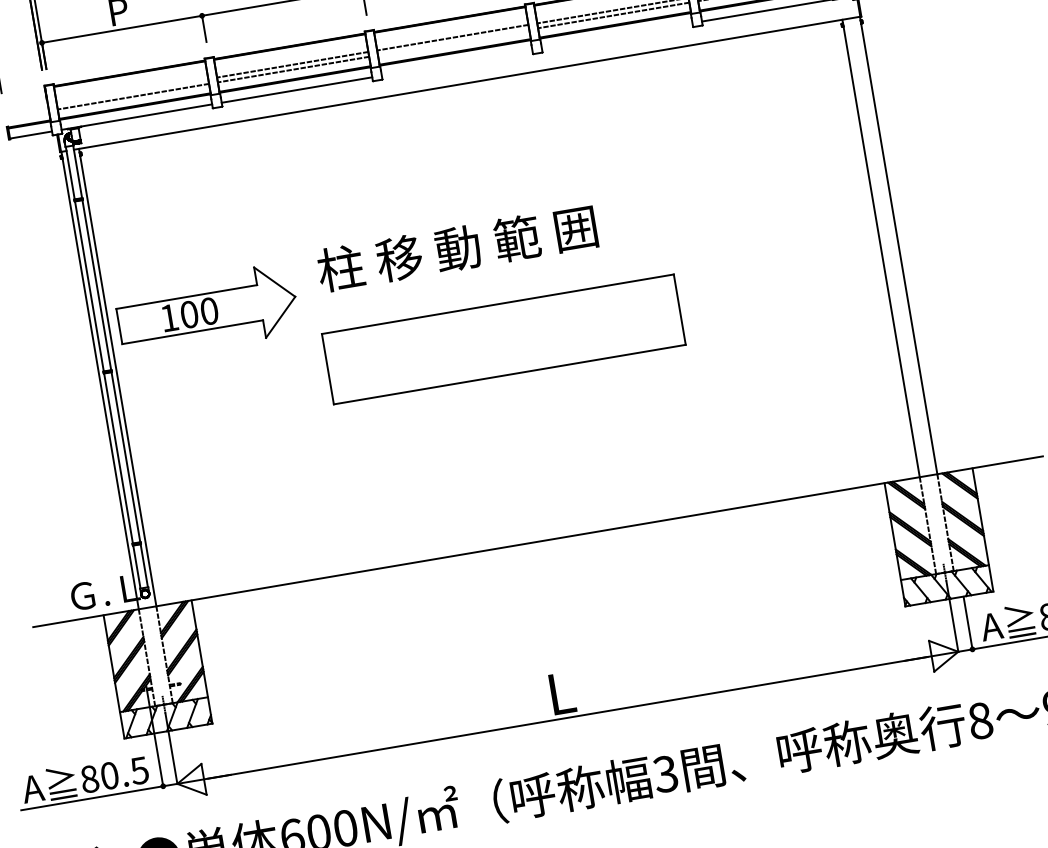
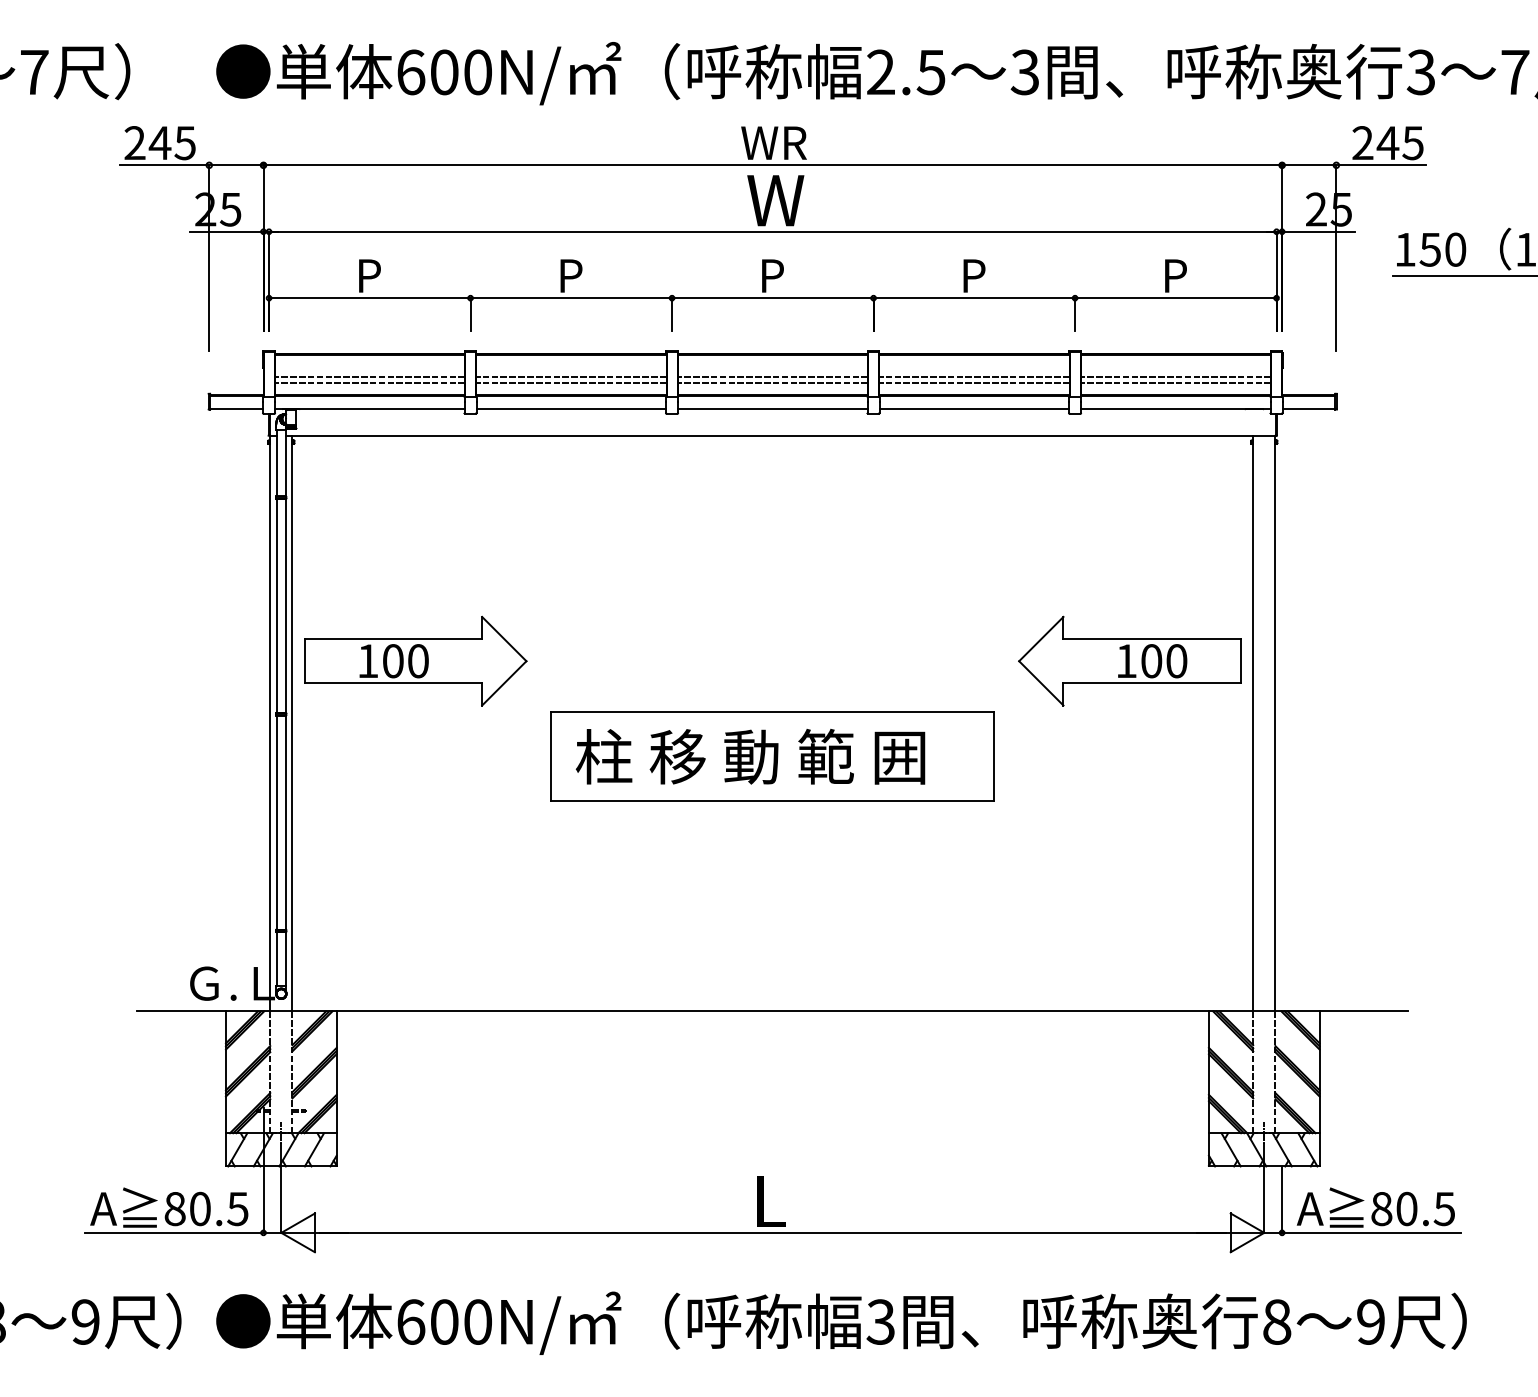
line: (617, 35) -> (974, 408), added
line: (453, 42) -> (772, 382), added
line: (456, 62) -> (772, 408), added
line: (132, 91) -> (369, 376), added
part: (774, 215) -> (1129, 660), added
text: (457, 248) -> (750, 756), moved

